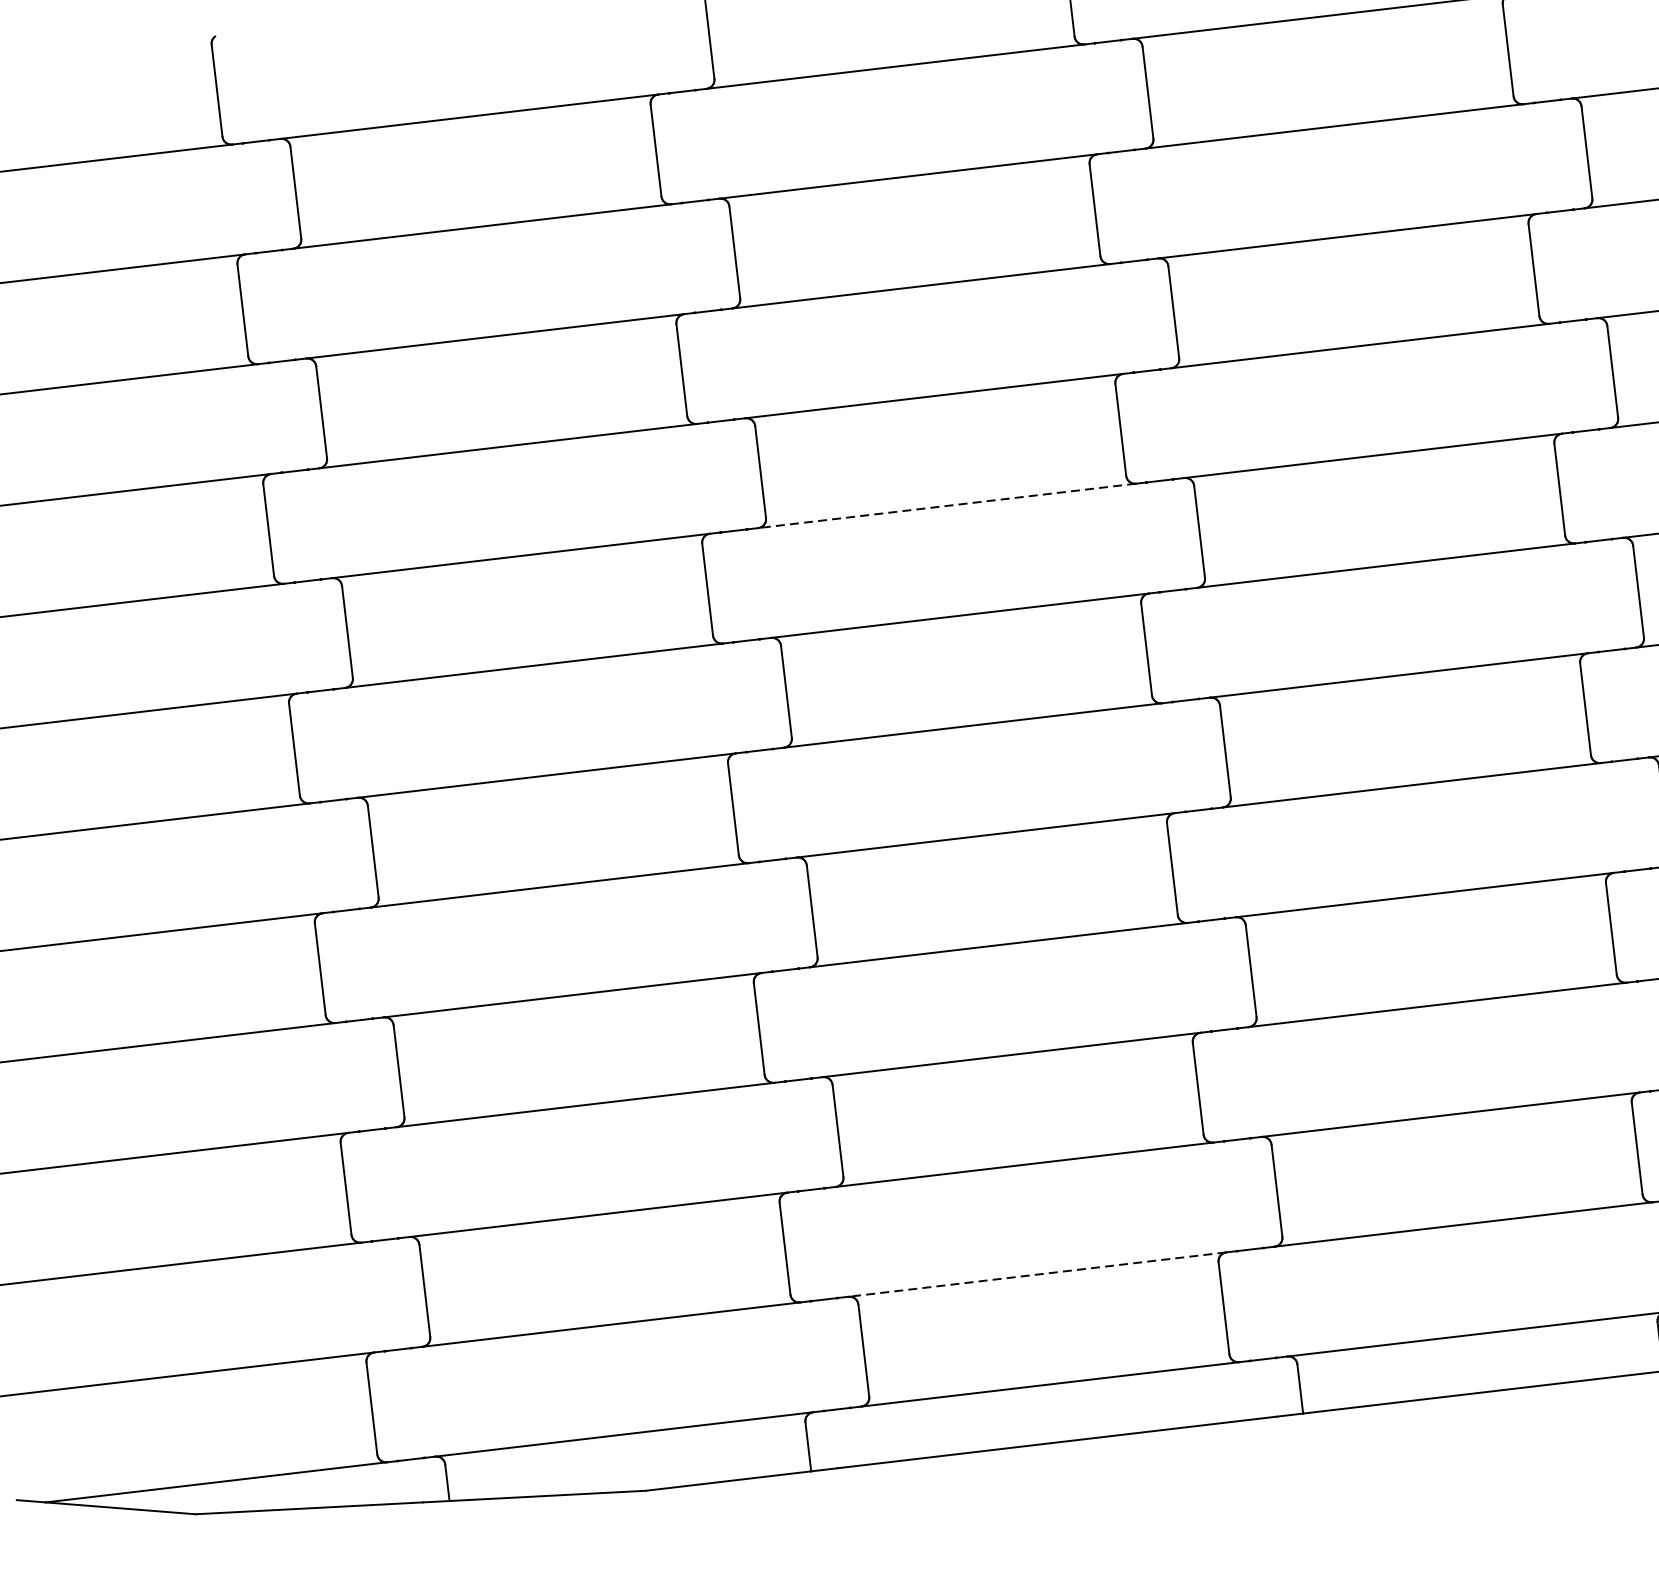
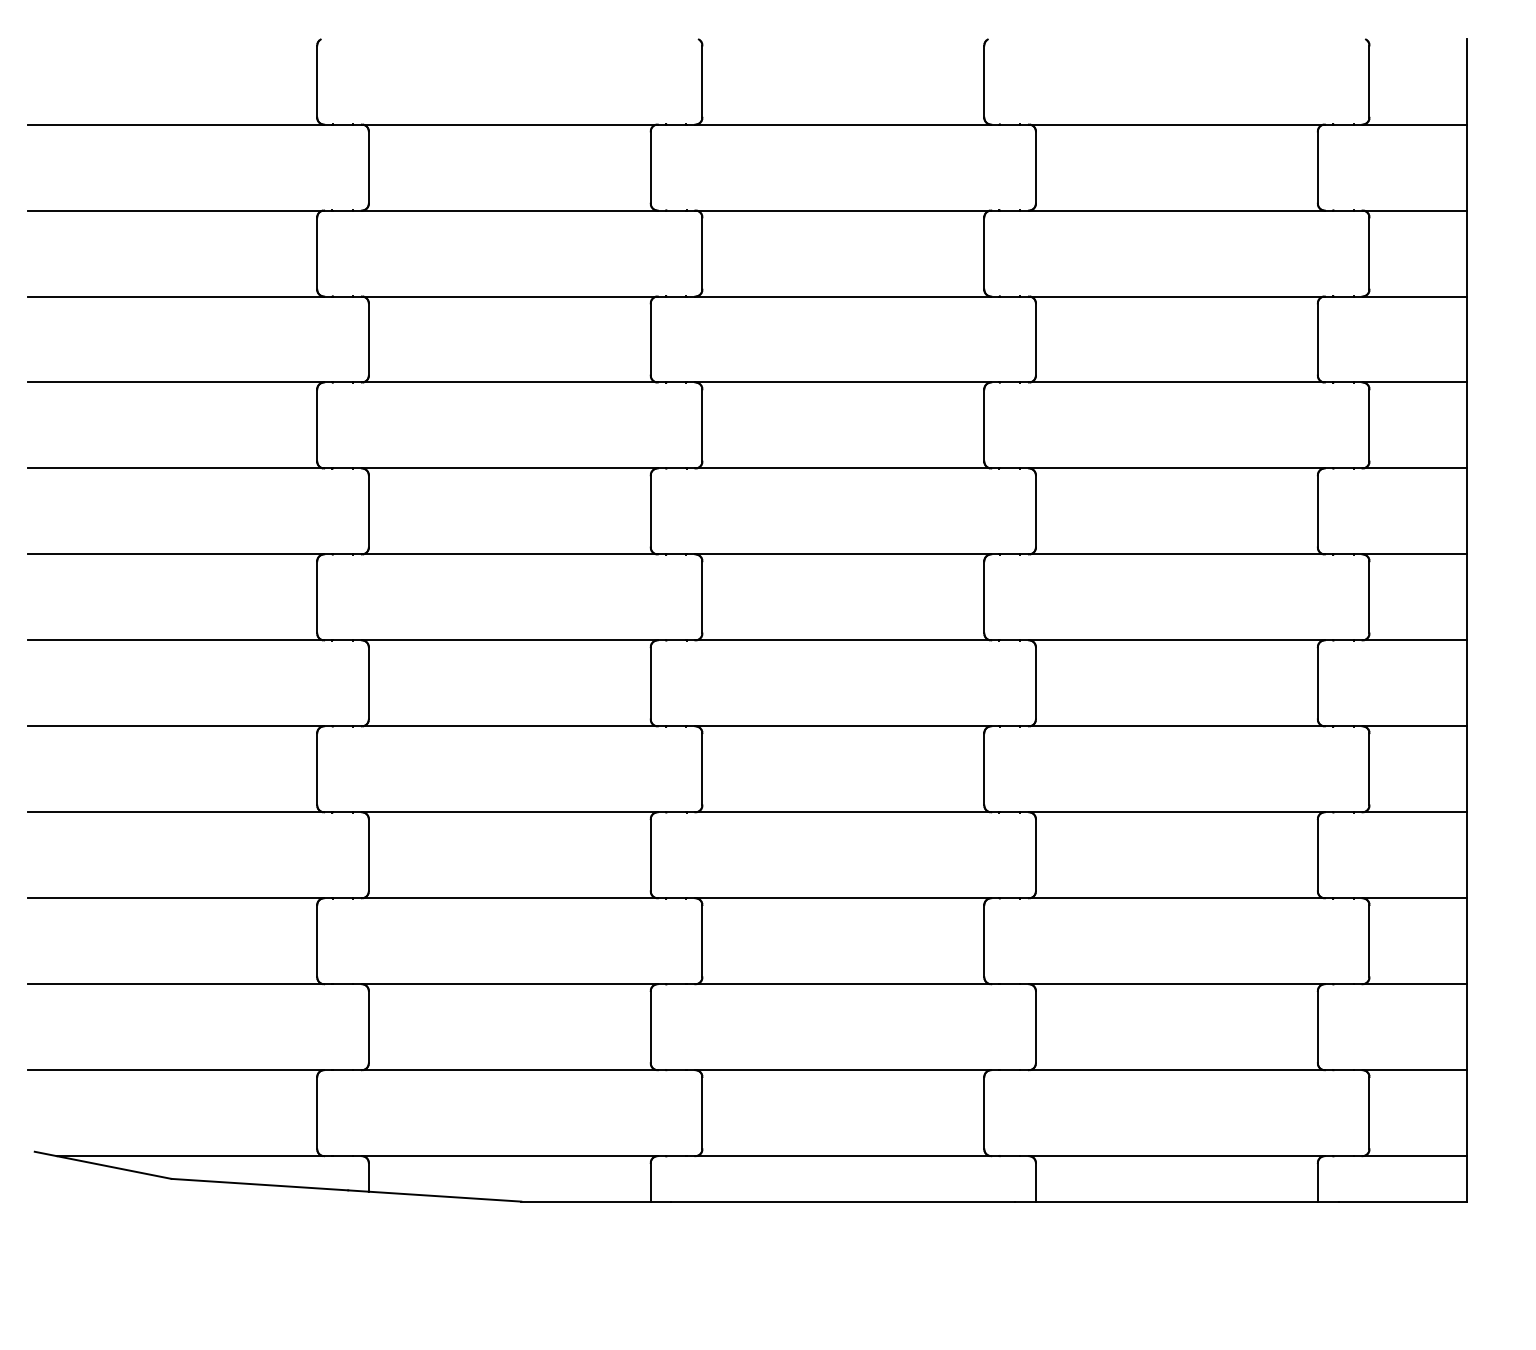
line: (947, 505) -> (843, 468), dashed -> solid
line: (1037, 1274) -> (843, 1070), dashed -> solid

